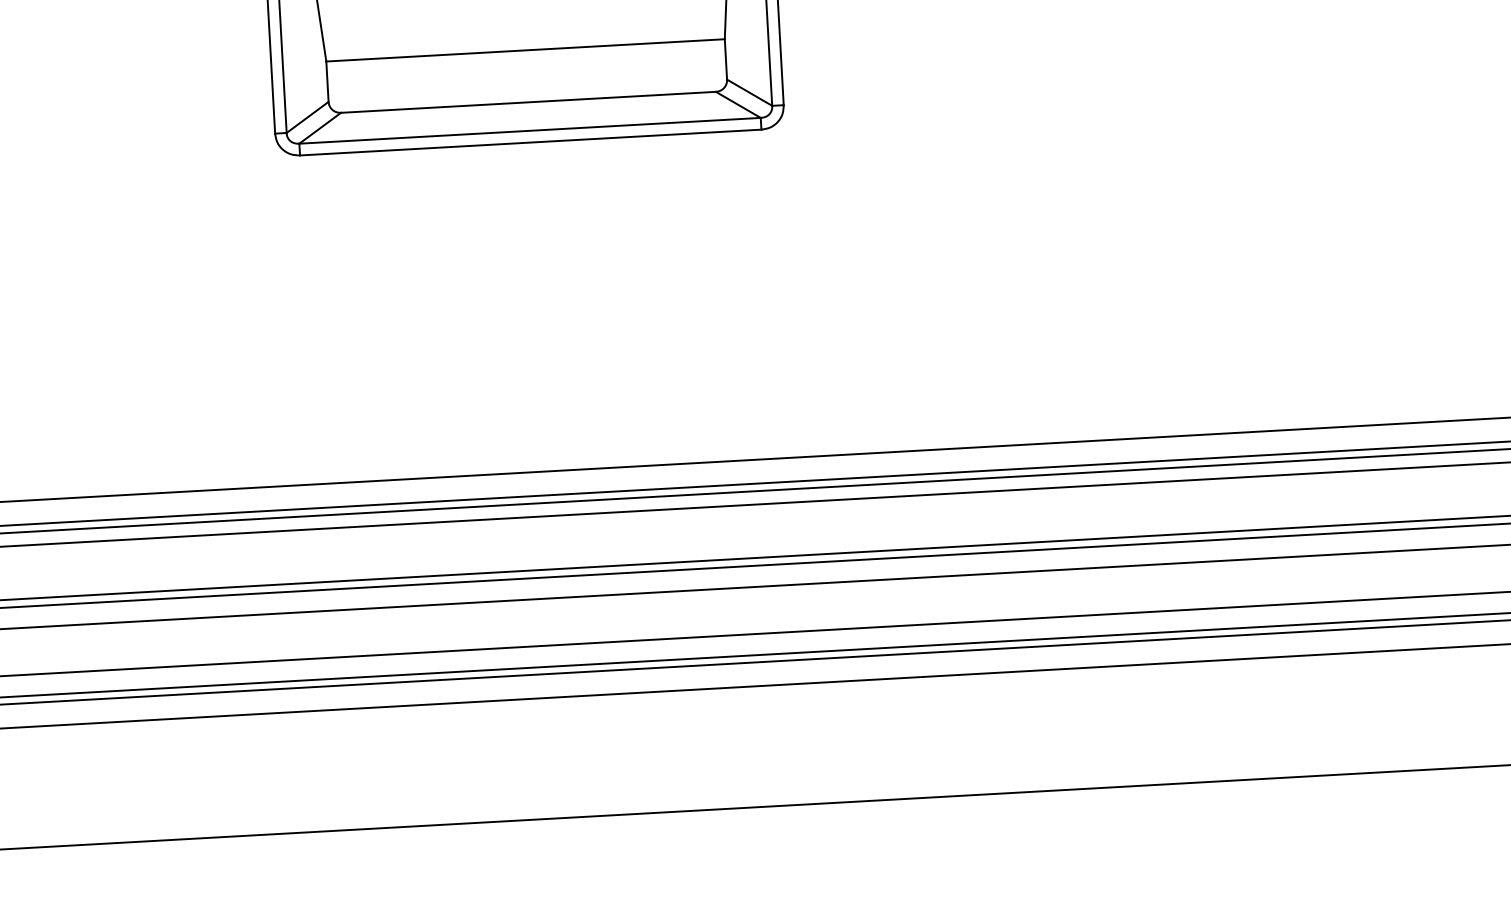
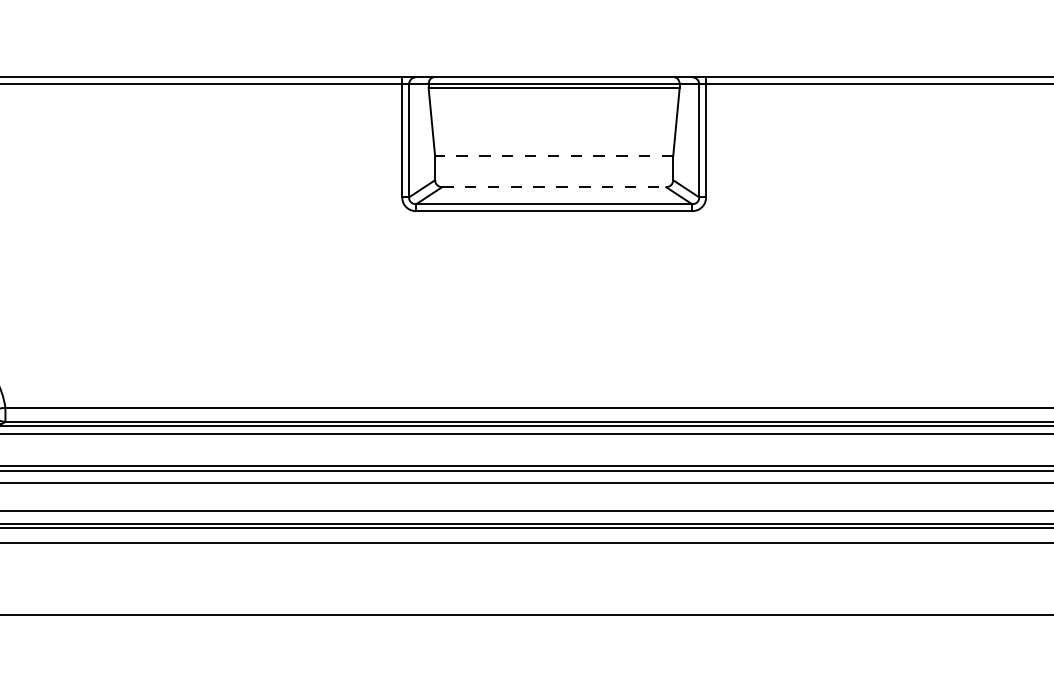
line: (524, 51) -> (553, 156), solid -> dashed
line: (529, 102) -> (554, 187), solid -> dashed

